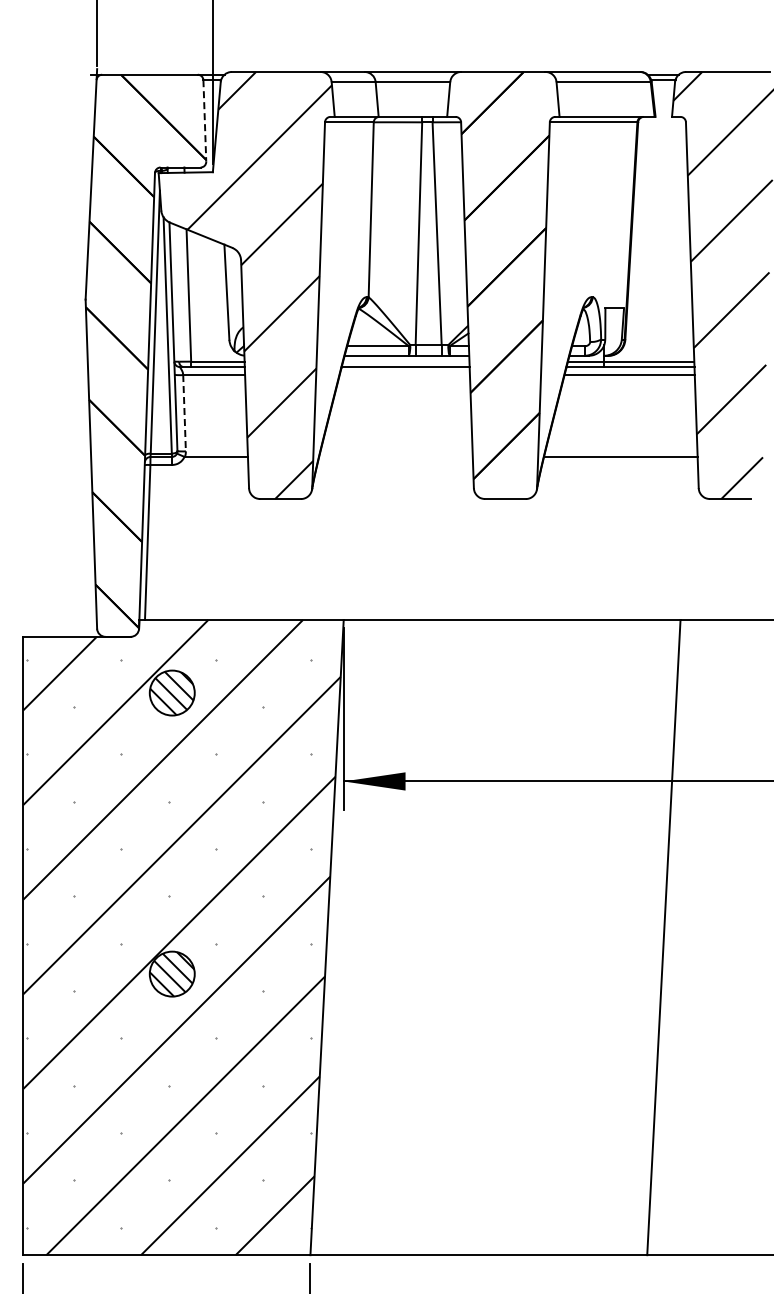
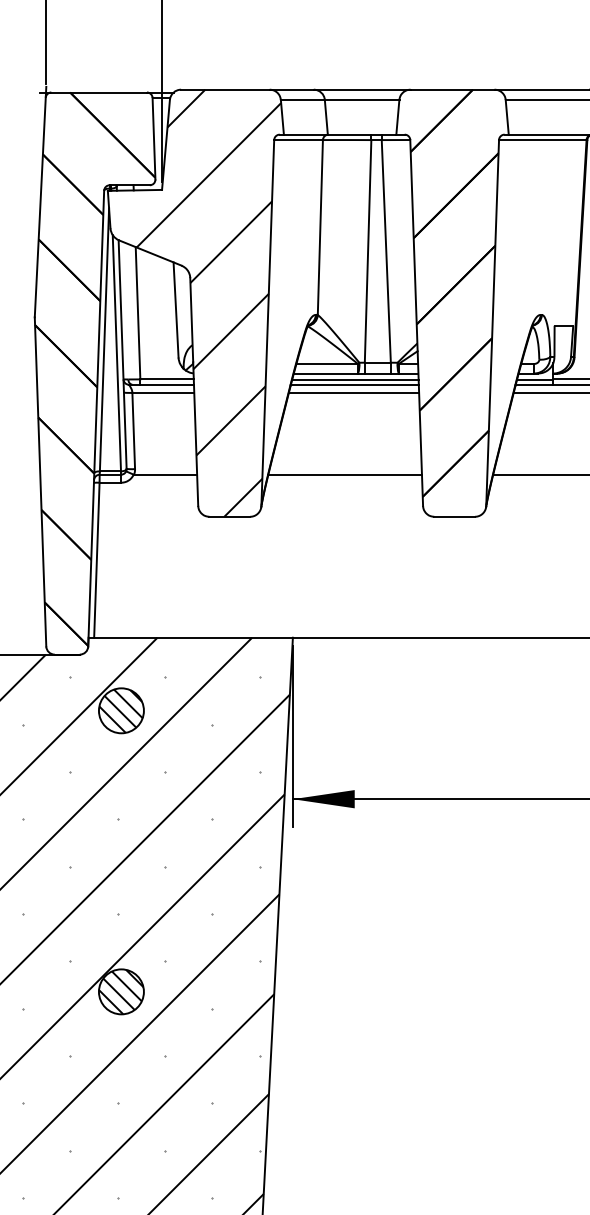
line: (204, 120) -> (153, 138), dashed -> solid
line: (405, 362) -> (354, 380), added
line: (404, 375) -> (353, 393), added
line: (184, 413) -> (133, 431), dashed -> solid
line: (395, 456) -> (344, 474), added

